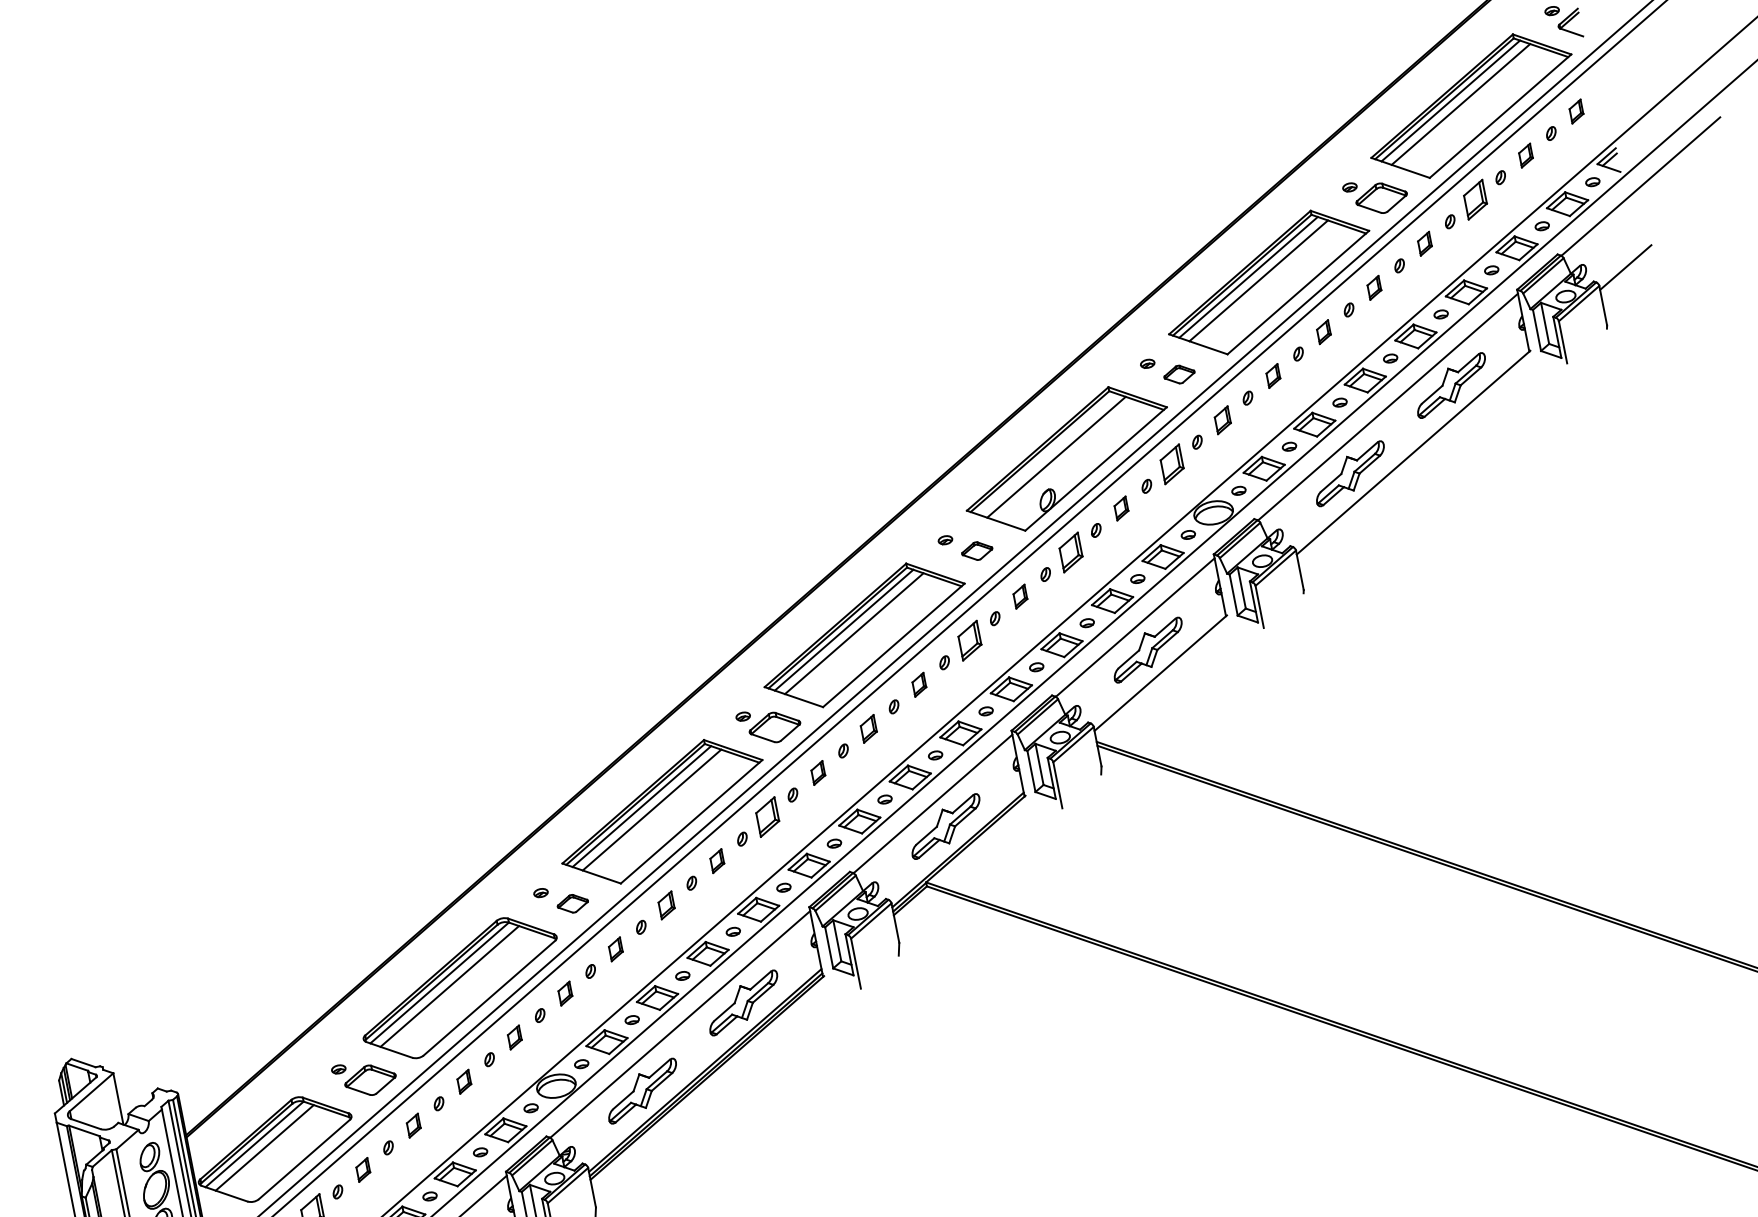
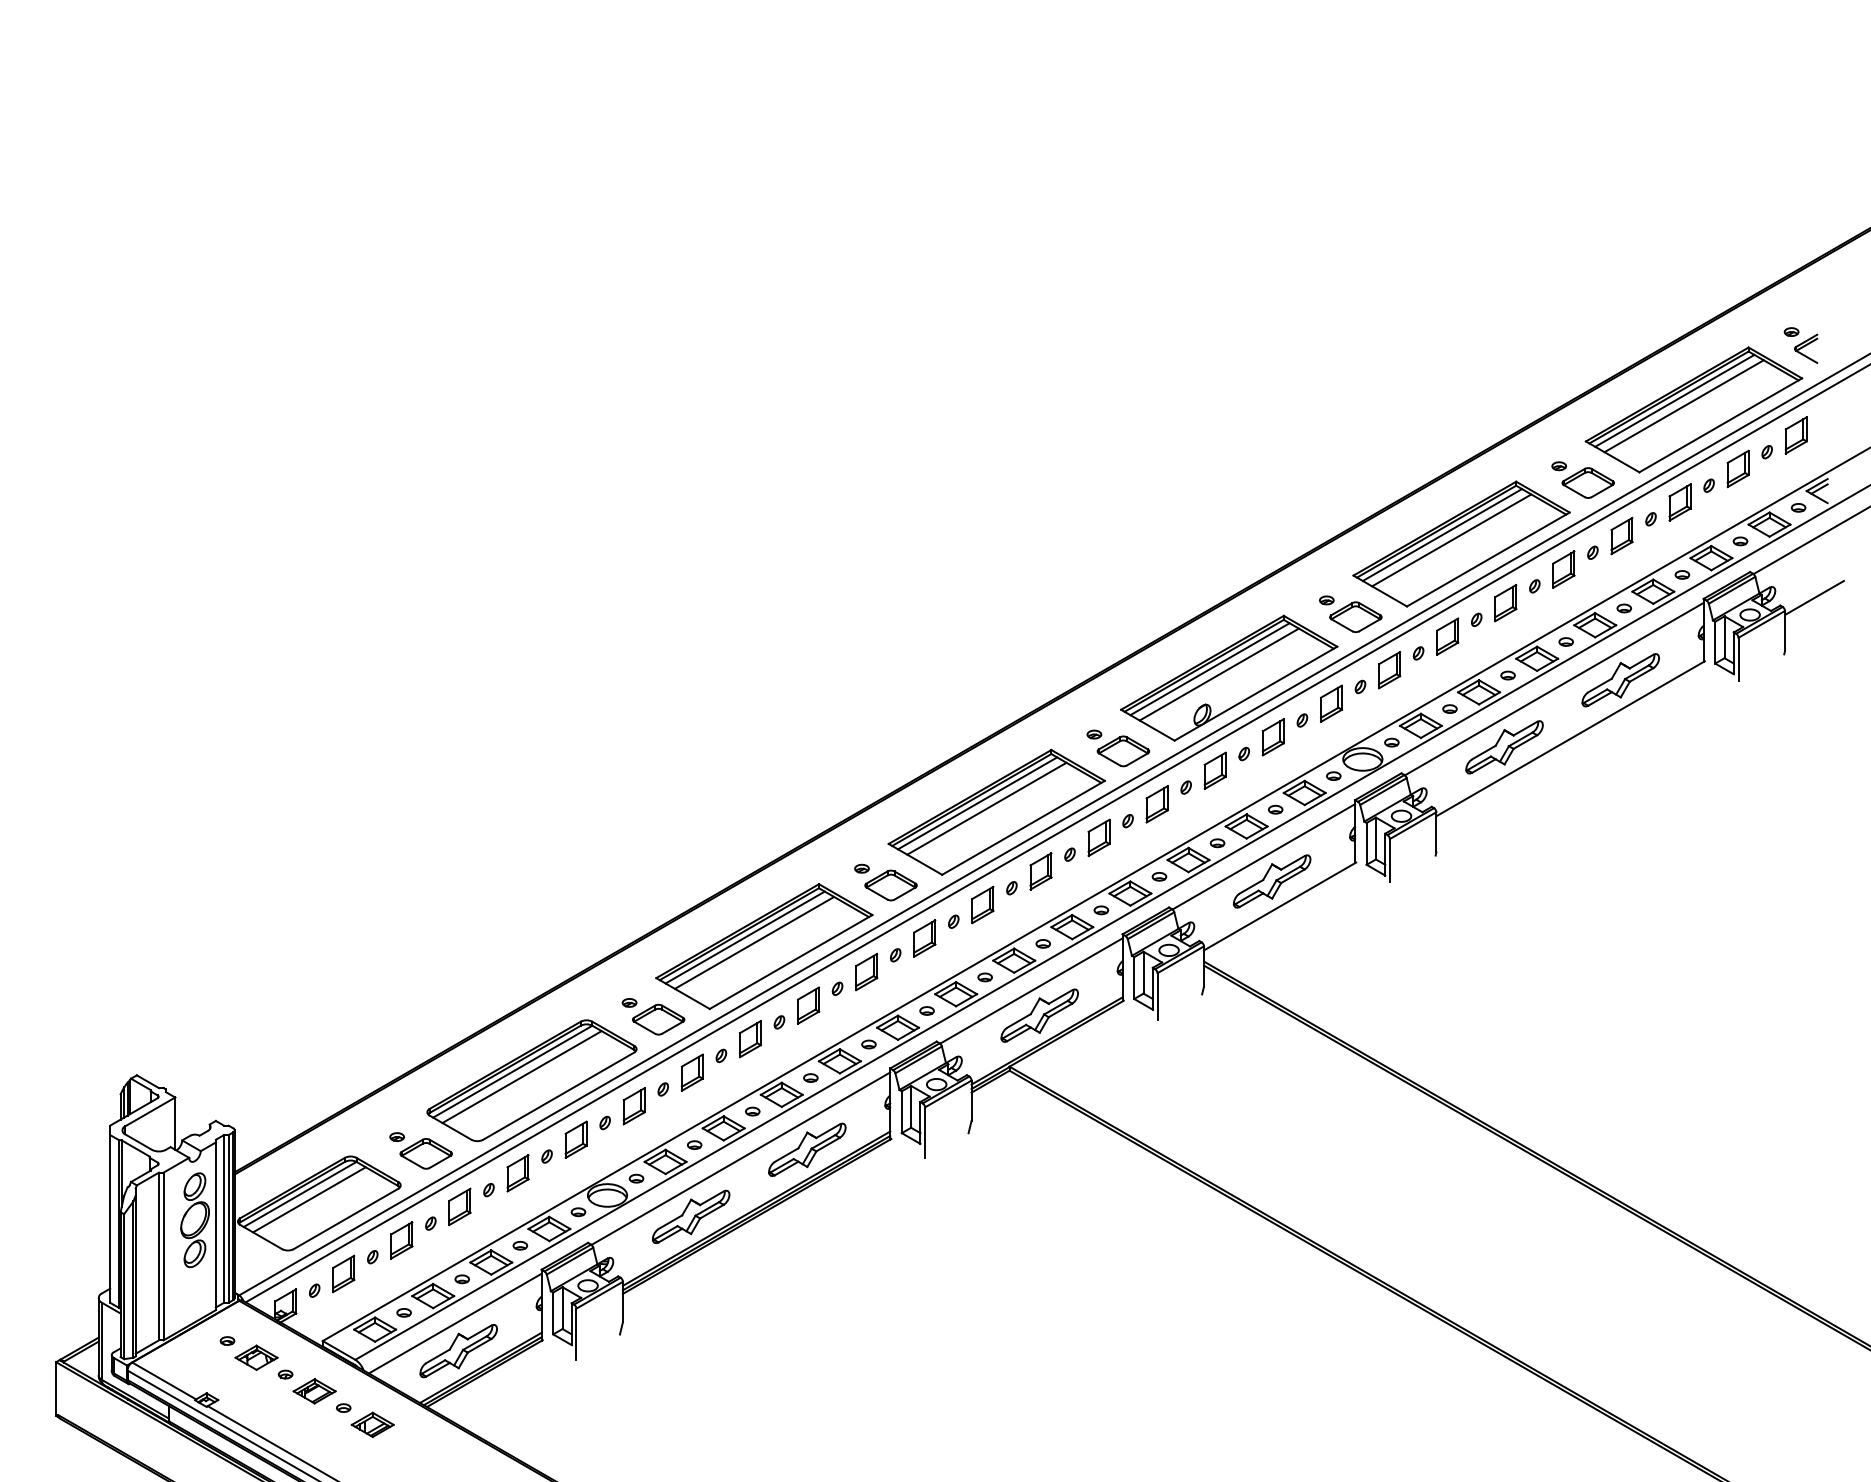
part: (1575, 111) -> (1795, 435), size x1.67
part: (1525, 155) -> (1737, 468), size x1.67
part: (1424, 243) -> (1621, 535), size x1.67
part: (1374, 287) -> (1563, 569), size x1.67
part: (1323, 332) -> (1505, 603), size x1.67
part: (1178, 374) -> (1355, 616), size x1.67
part: (1273, 375) -> (1447, 636), size x1.67
part: (1222, 420) -> (1389, 670), size x1.43
line: (1045, 454) -> (1209, 669), added
part: (1120, 508) -> (1272, 737), size x1.67
part: (977, 551) -> (1123, 751), size x1.67
part: (1019, 596) -> (1156, 804), size x1.67
part: (918, 684) -> (1040, 871), size x1.67
part: (868, 728) -> (982, 904), size x1.43
part: (818, 773) -> (924, 938), size x1.67
part: (717, 861) -> (808, 1005), size x1.67
part: (572, 903) -> (658, 1019), size x1.67
part: (666, 905) -> (750, 1039), size x1.43
part: (615, 949) -> (691, 1072), size x1.67
part: (564, 993) -> (633, 1106), size x1.67
part: (514, 1037) -> (575, 1139), size x1.67
part: (463, 1081) -> (517, 1173), size x1.67
part: (413, 1125) -> (459, 1206), size x1.67
part: (362, 1170) -> (401, 1240), size x1.67

